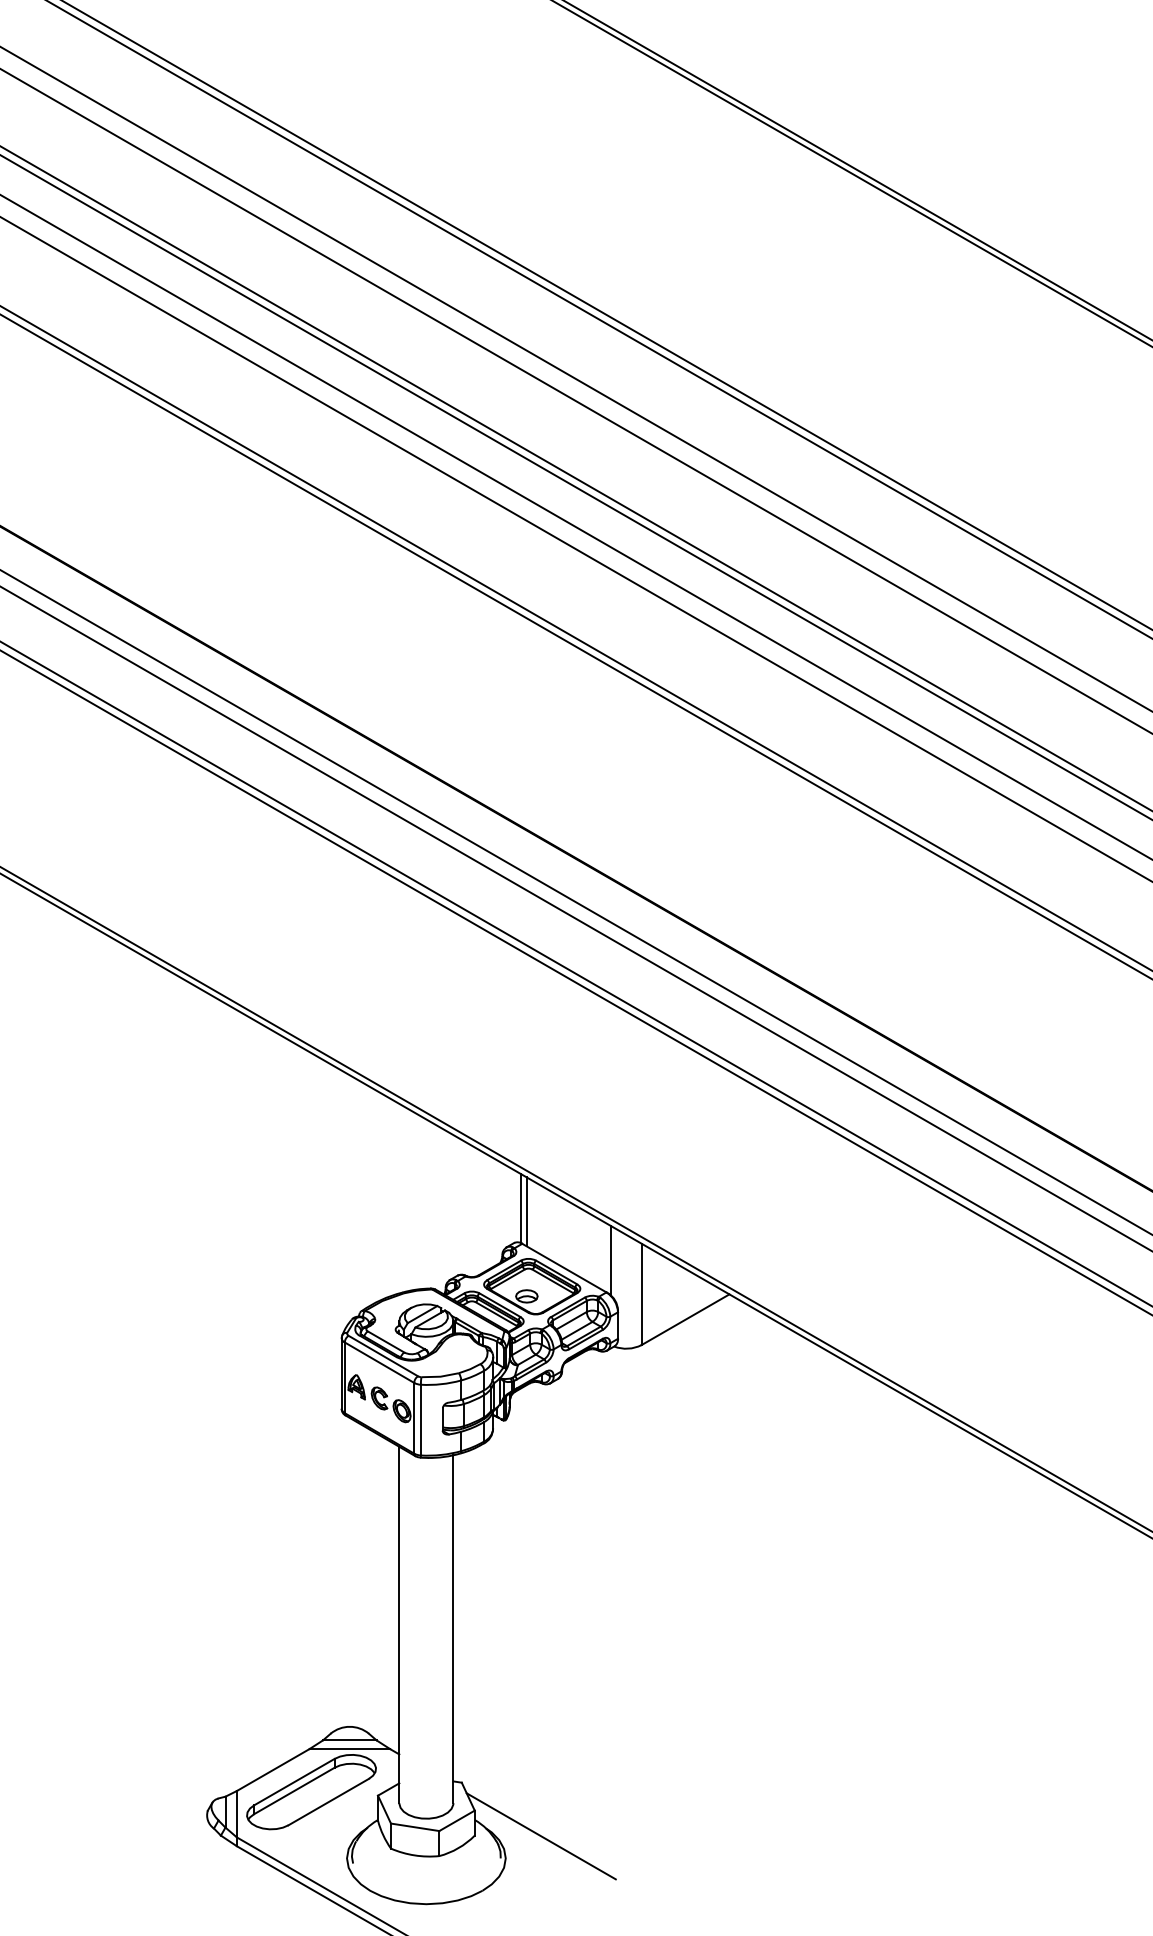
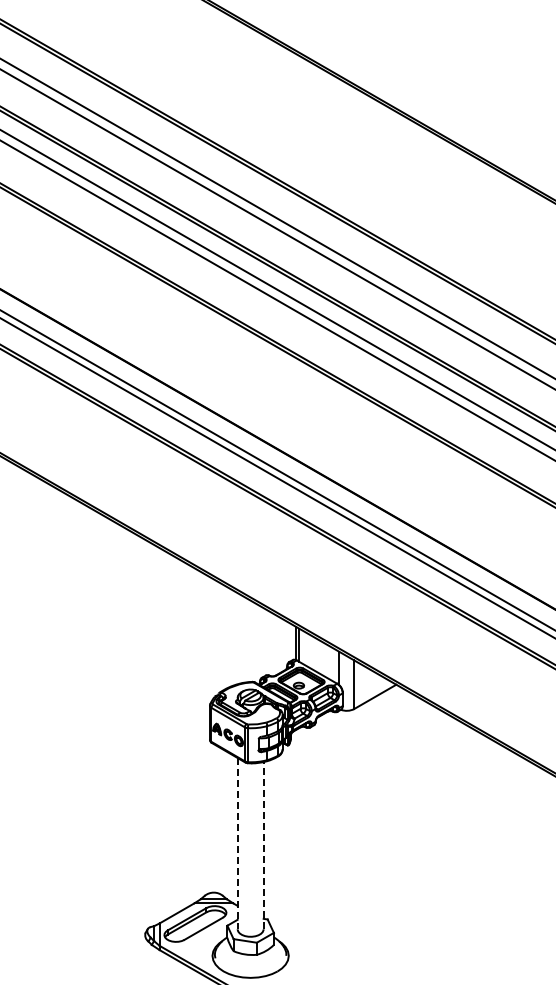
line: (399, 1624) -> (237, 843), solid -> dashed
line: (453, 1628) -> (263, 845), solid -> dashed
line: (540, 1834) -> (305, 944), removed

